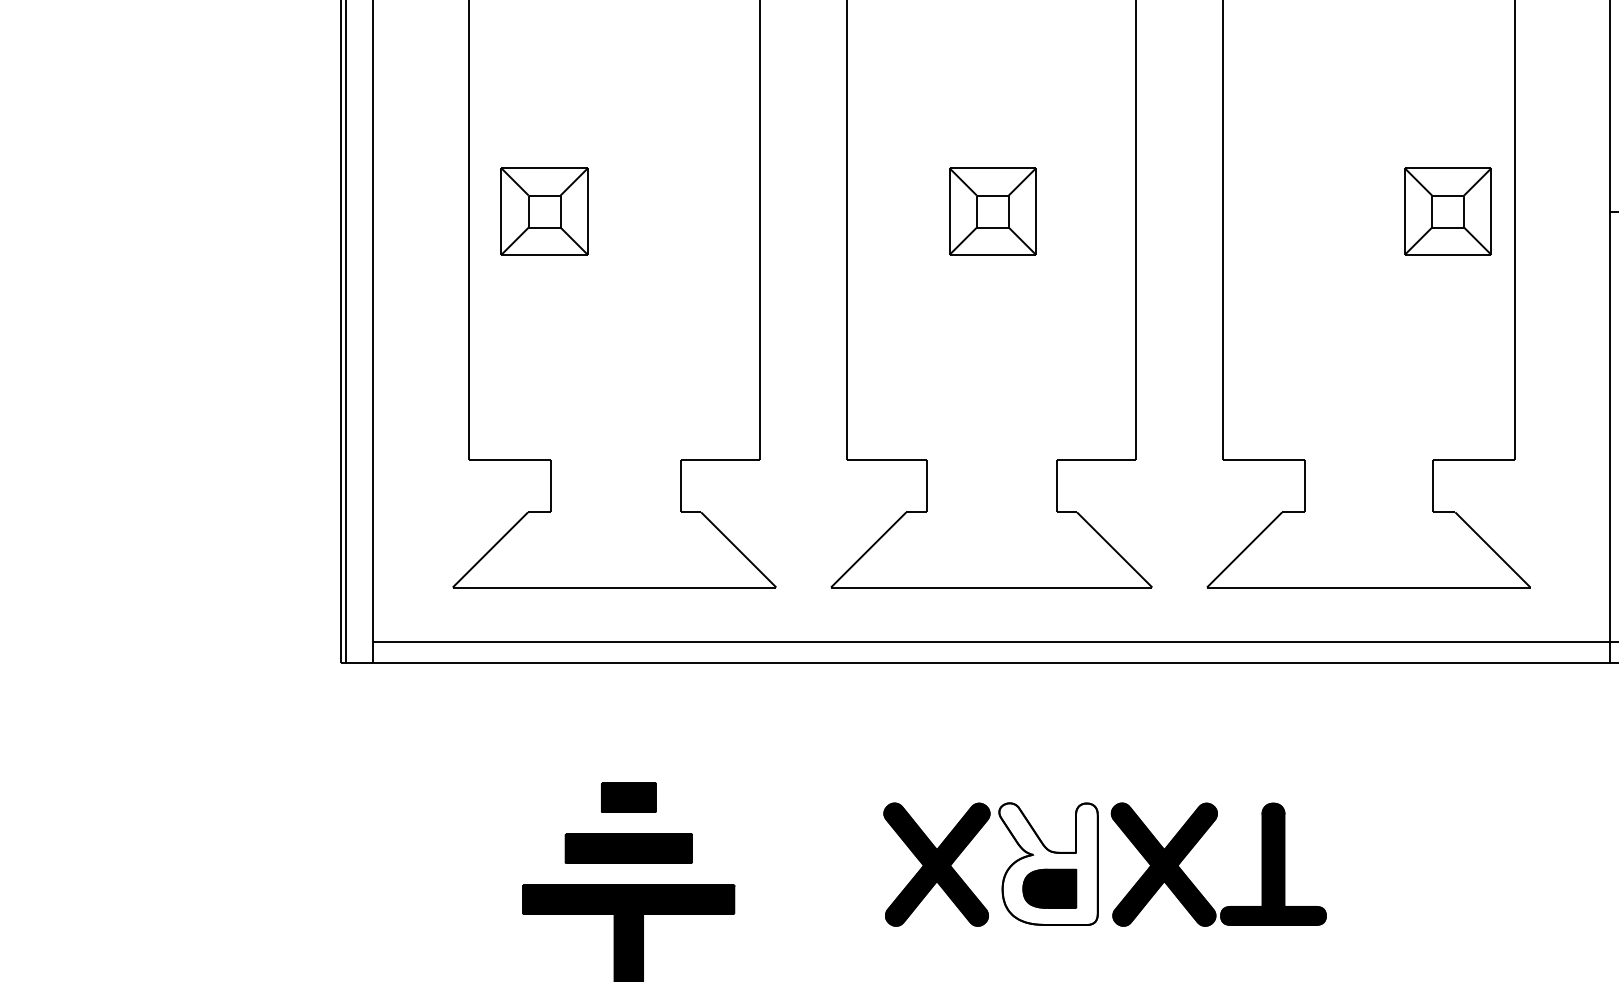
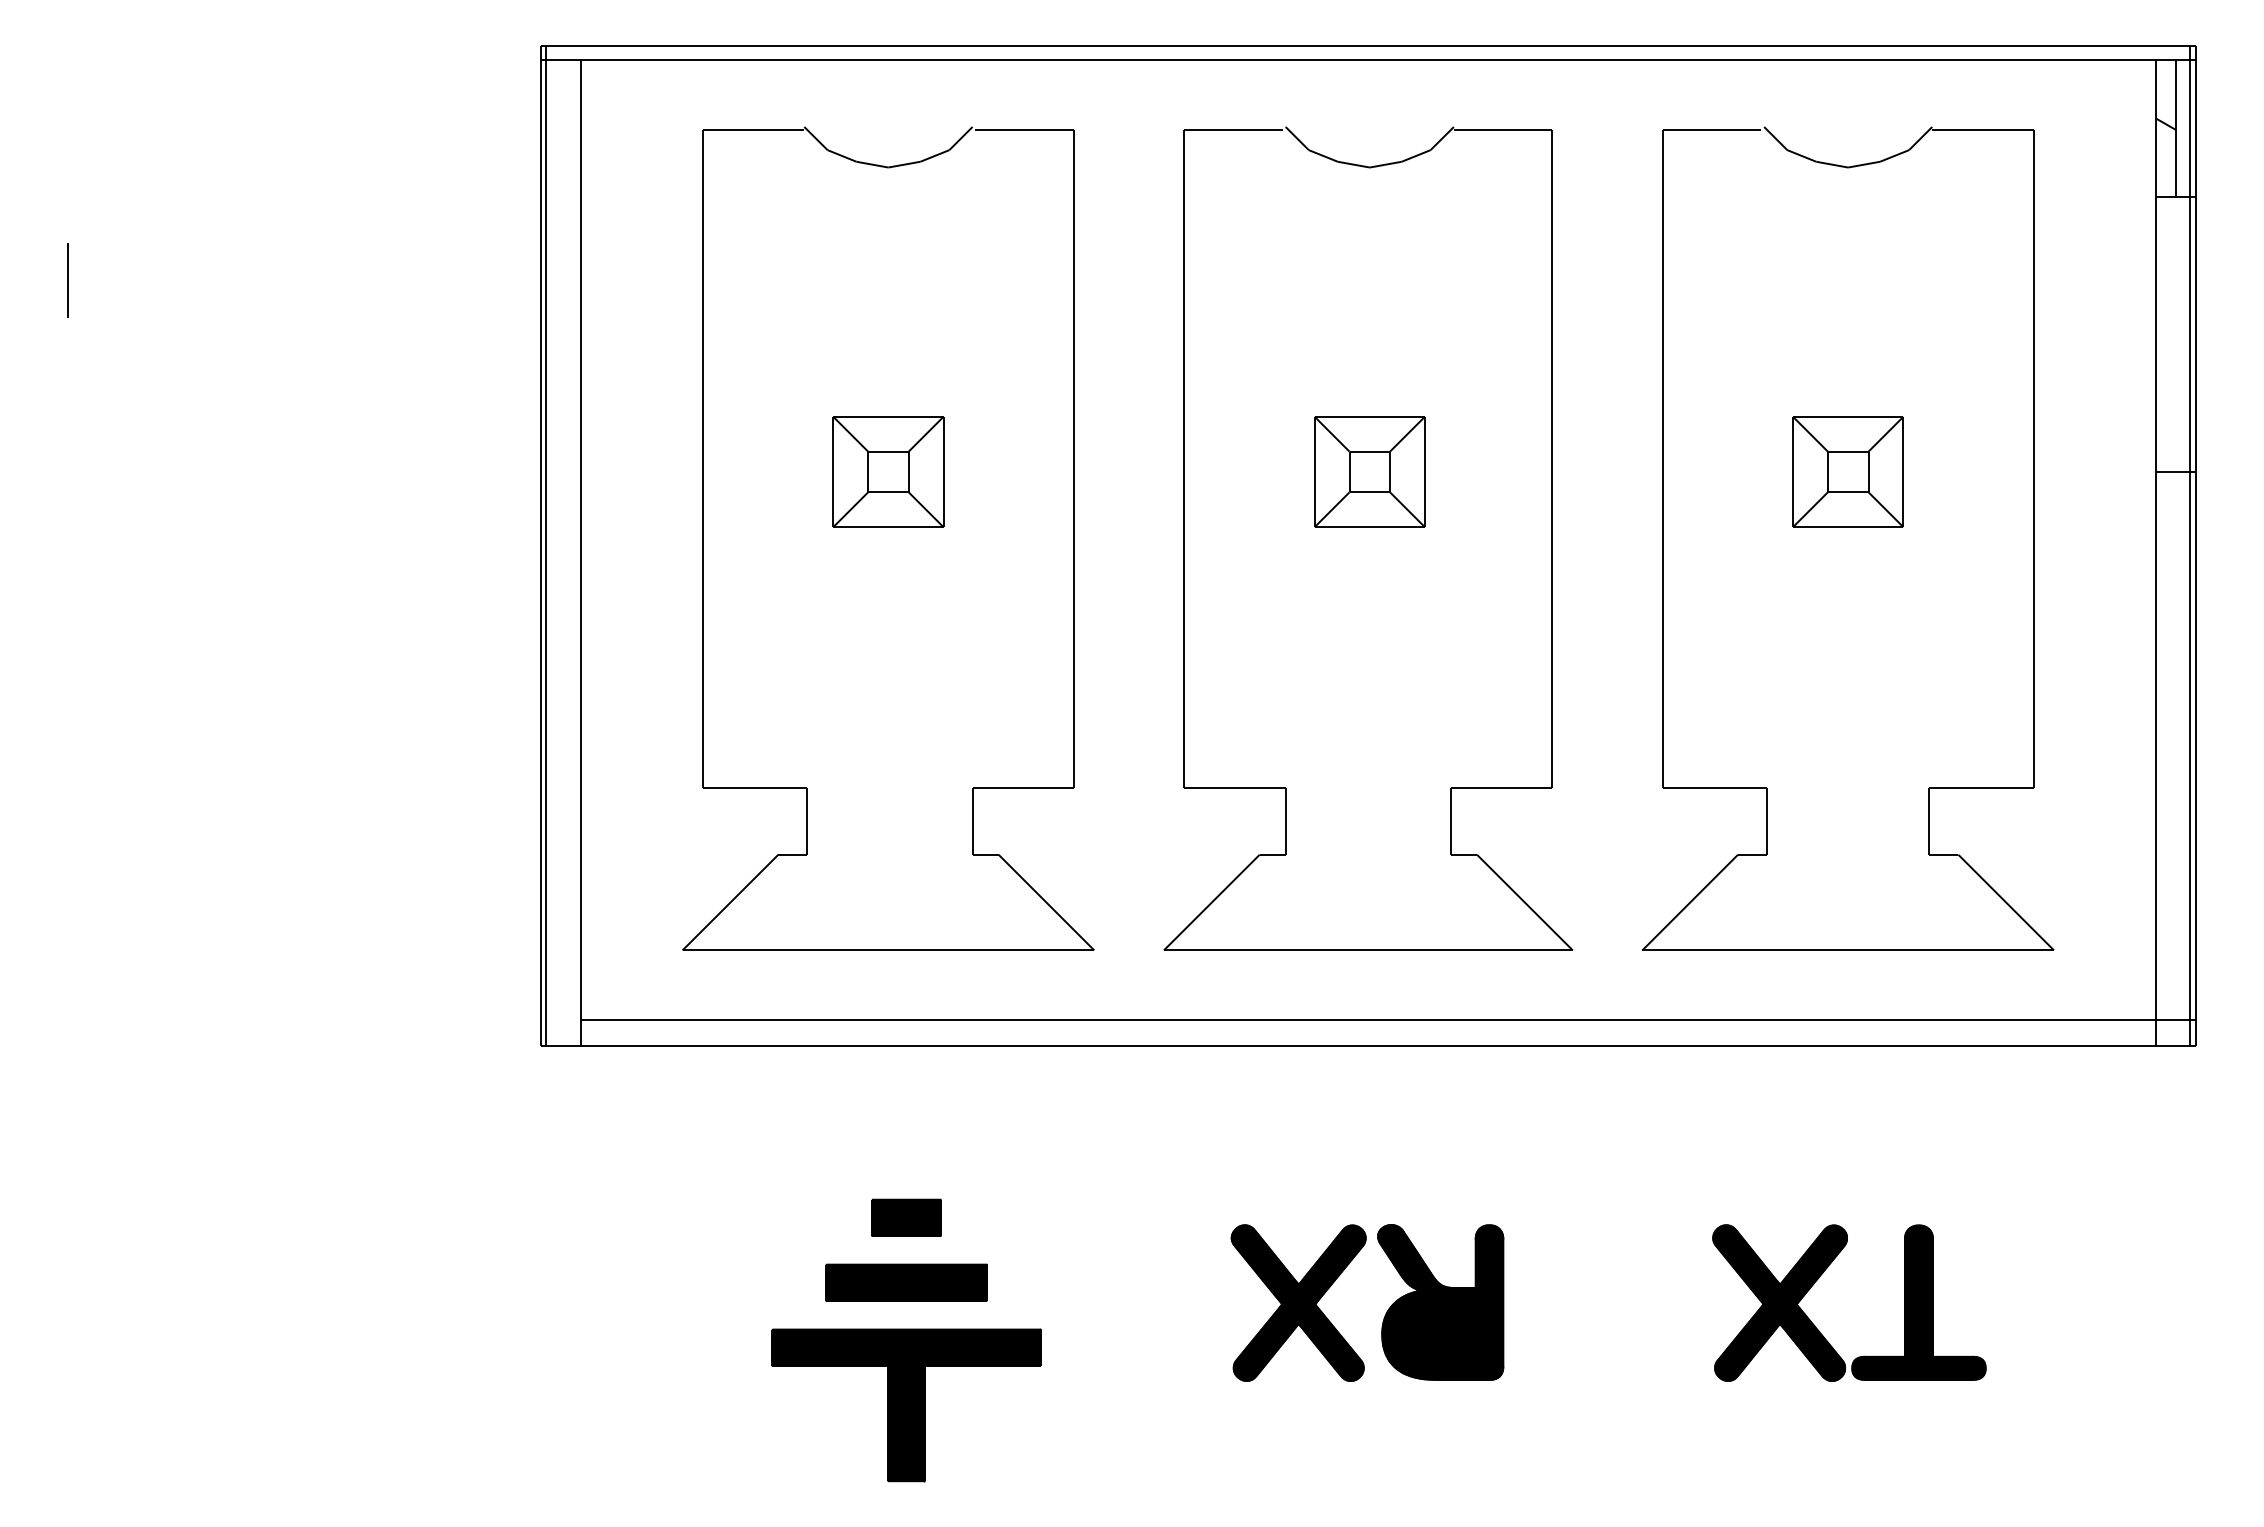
part: (544, 211) -> (888, 471), moved
part: (1447, 211) -> (1847, 471), moved
part: (1195, 845) -> (1819, 1278), moved
fill: (1048, 864) -> (1440, 1302), added

